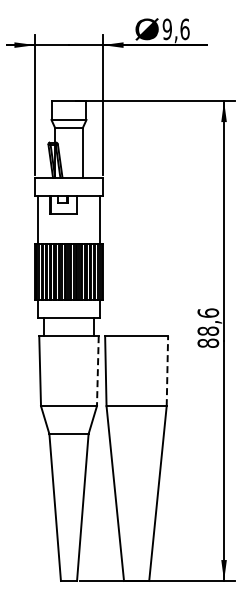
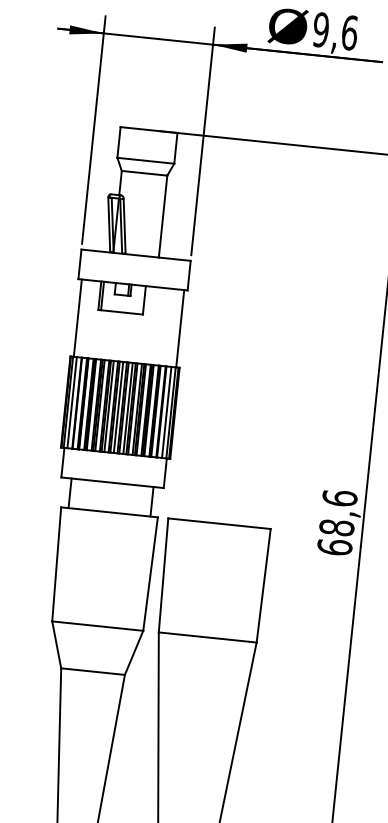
text: (207, 342) -> (333, 545), 88,6 -> 68,6
line: (97, 371) -> (149, 574), dashed -> solid
line: (167, 371) -> (263, 586), dashed -> solid

